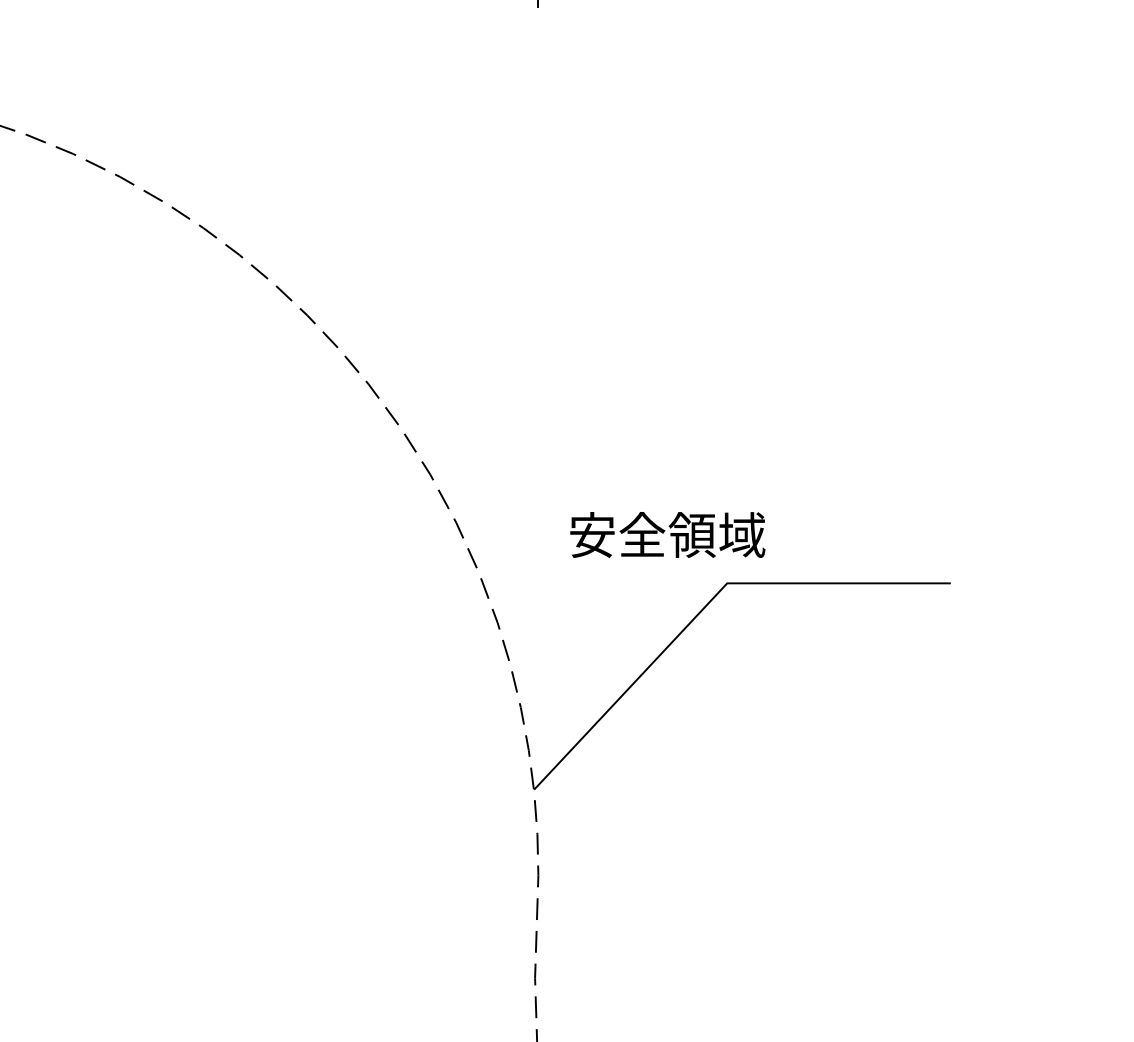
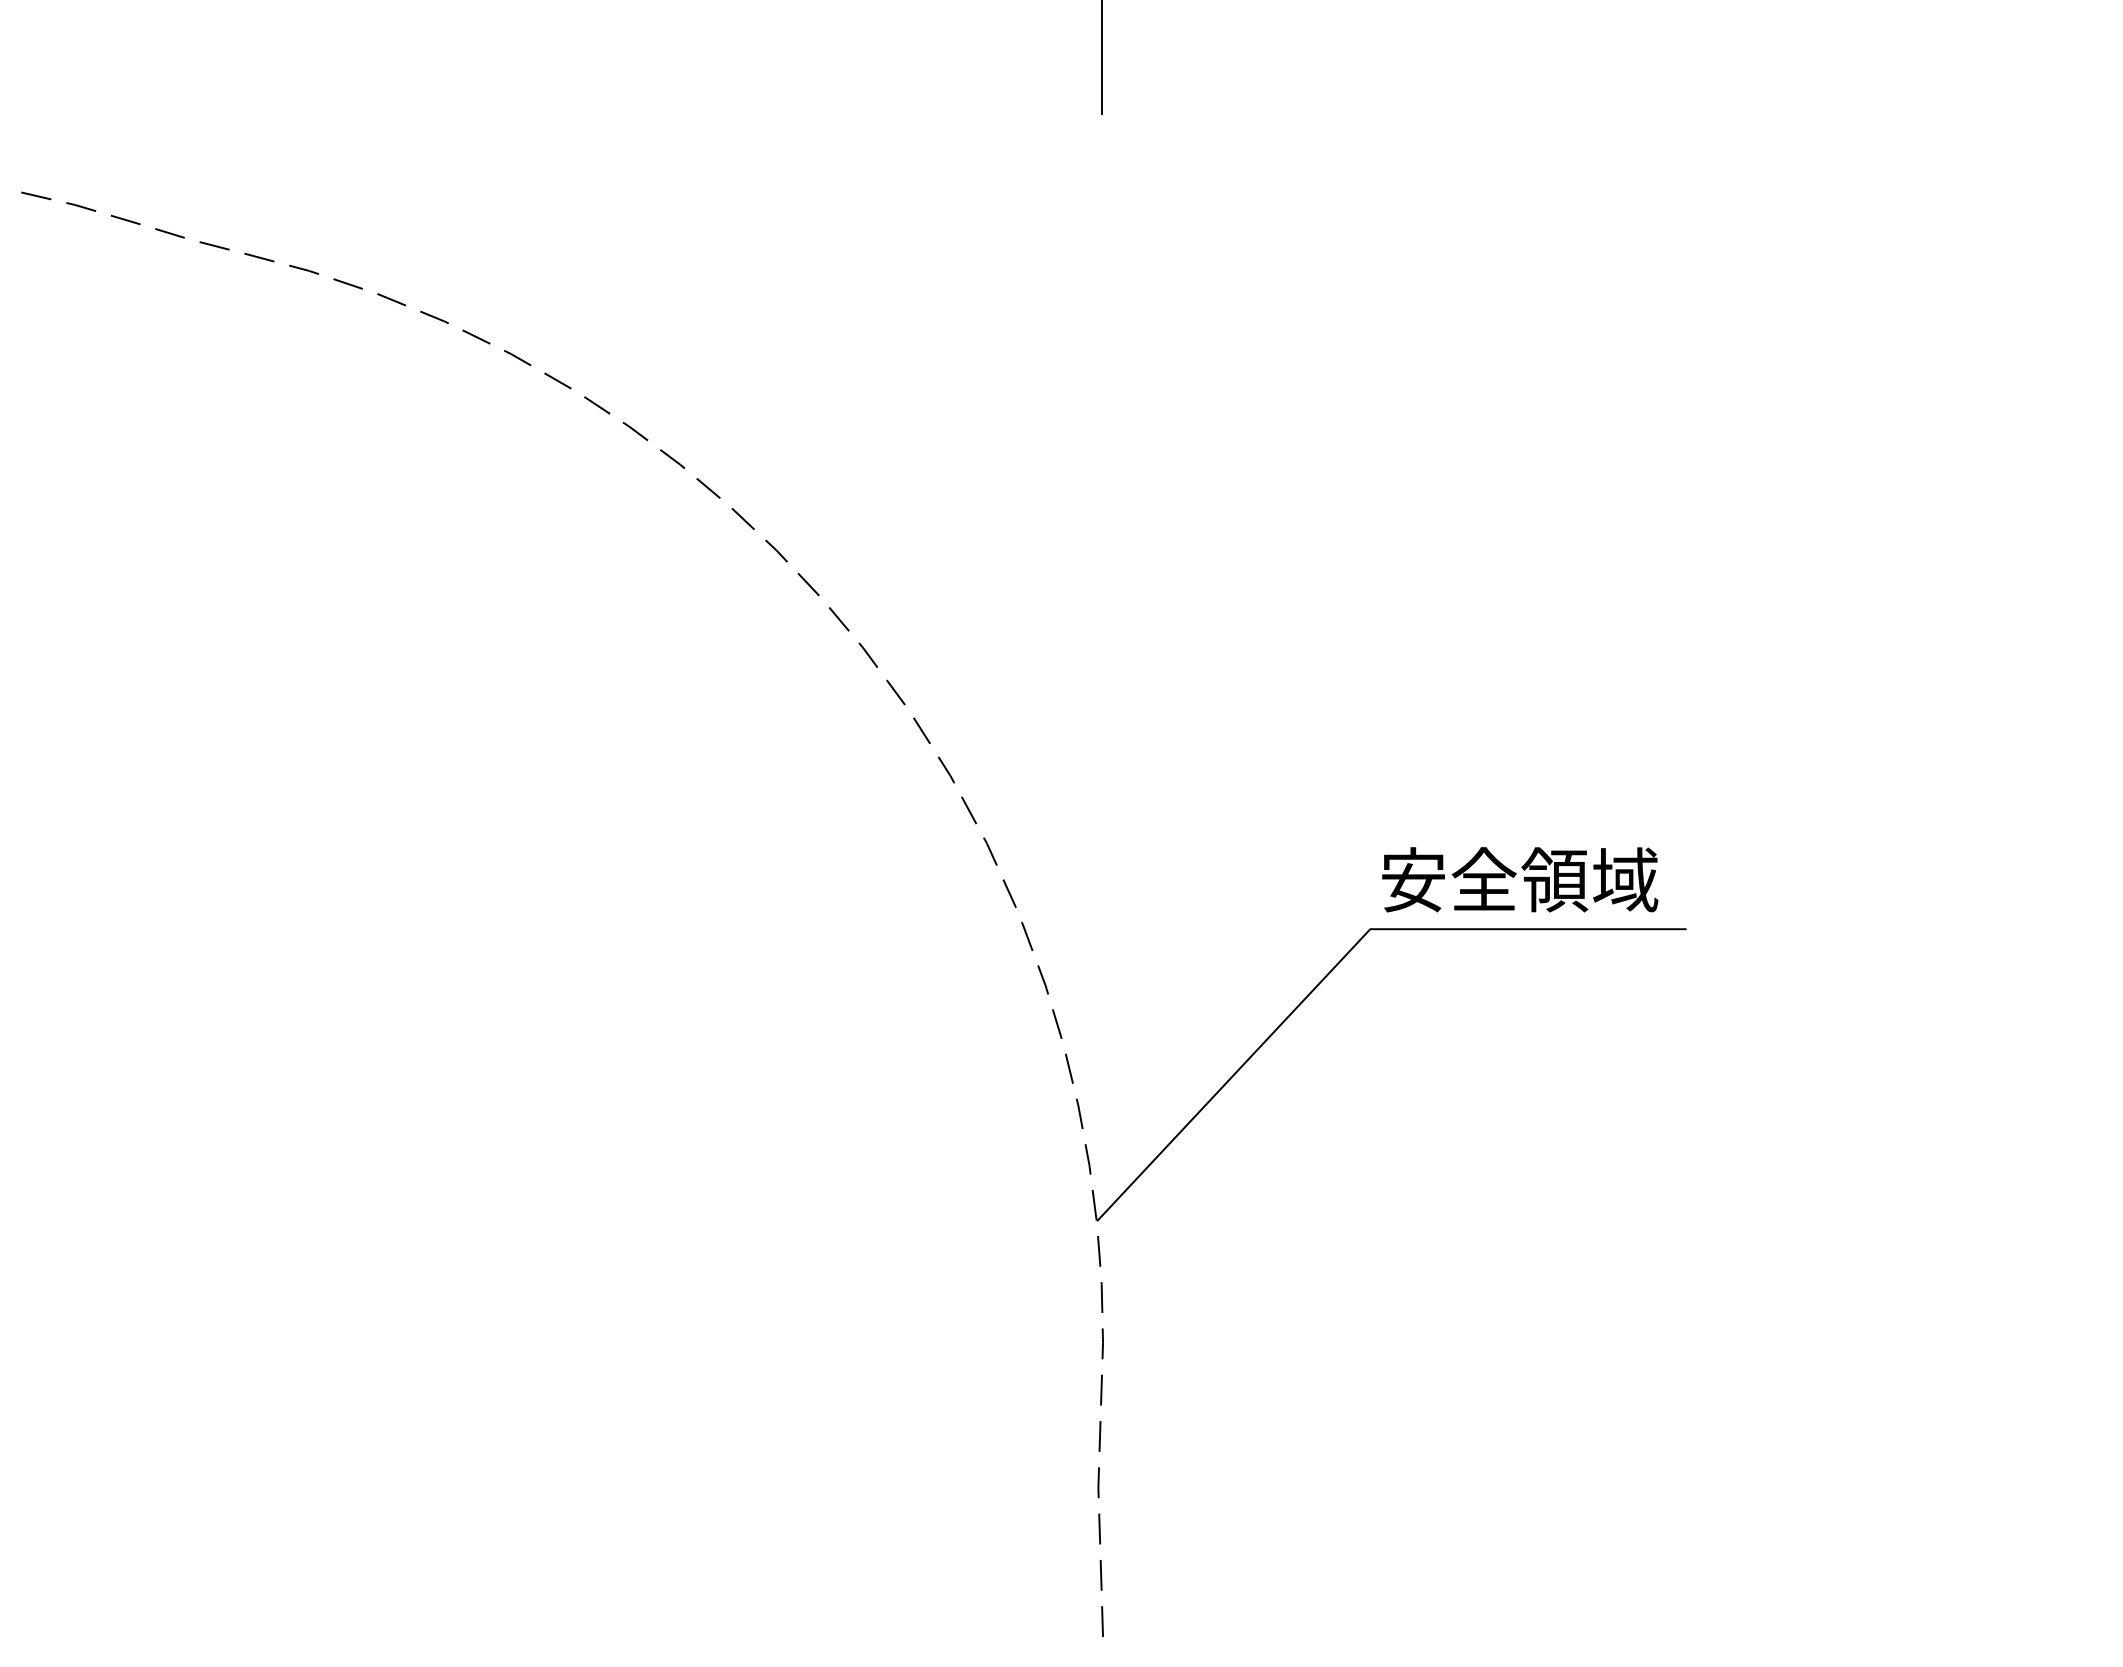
text: (668, 534) -> (1520, 879), moved

